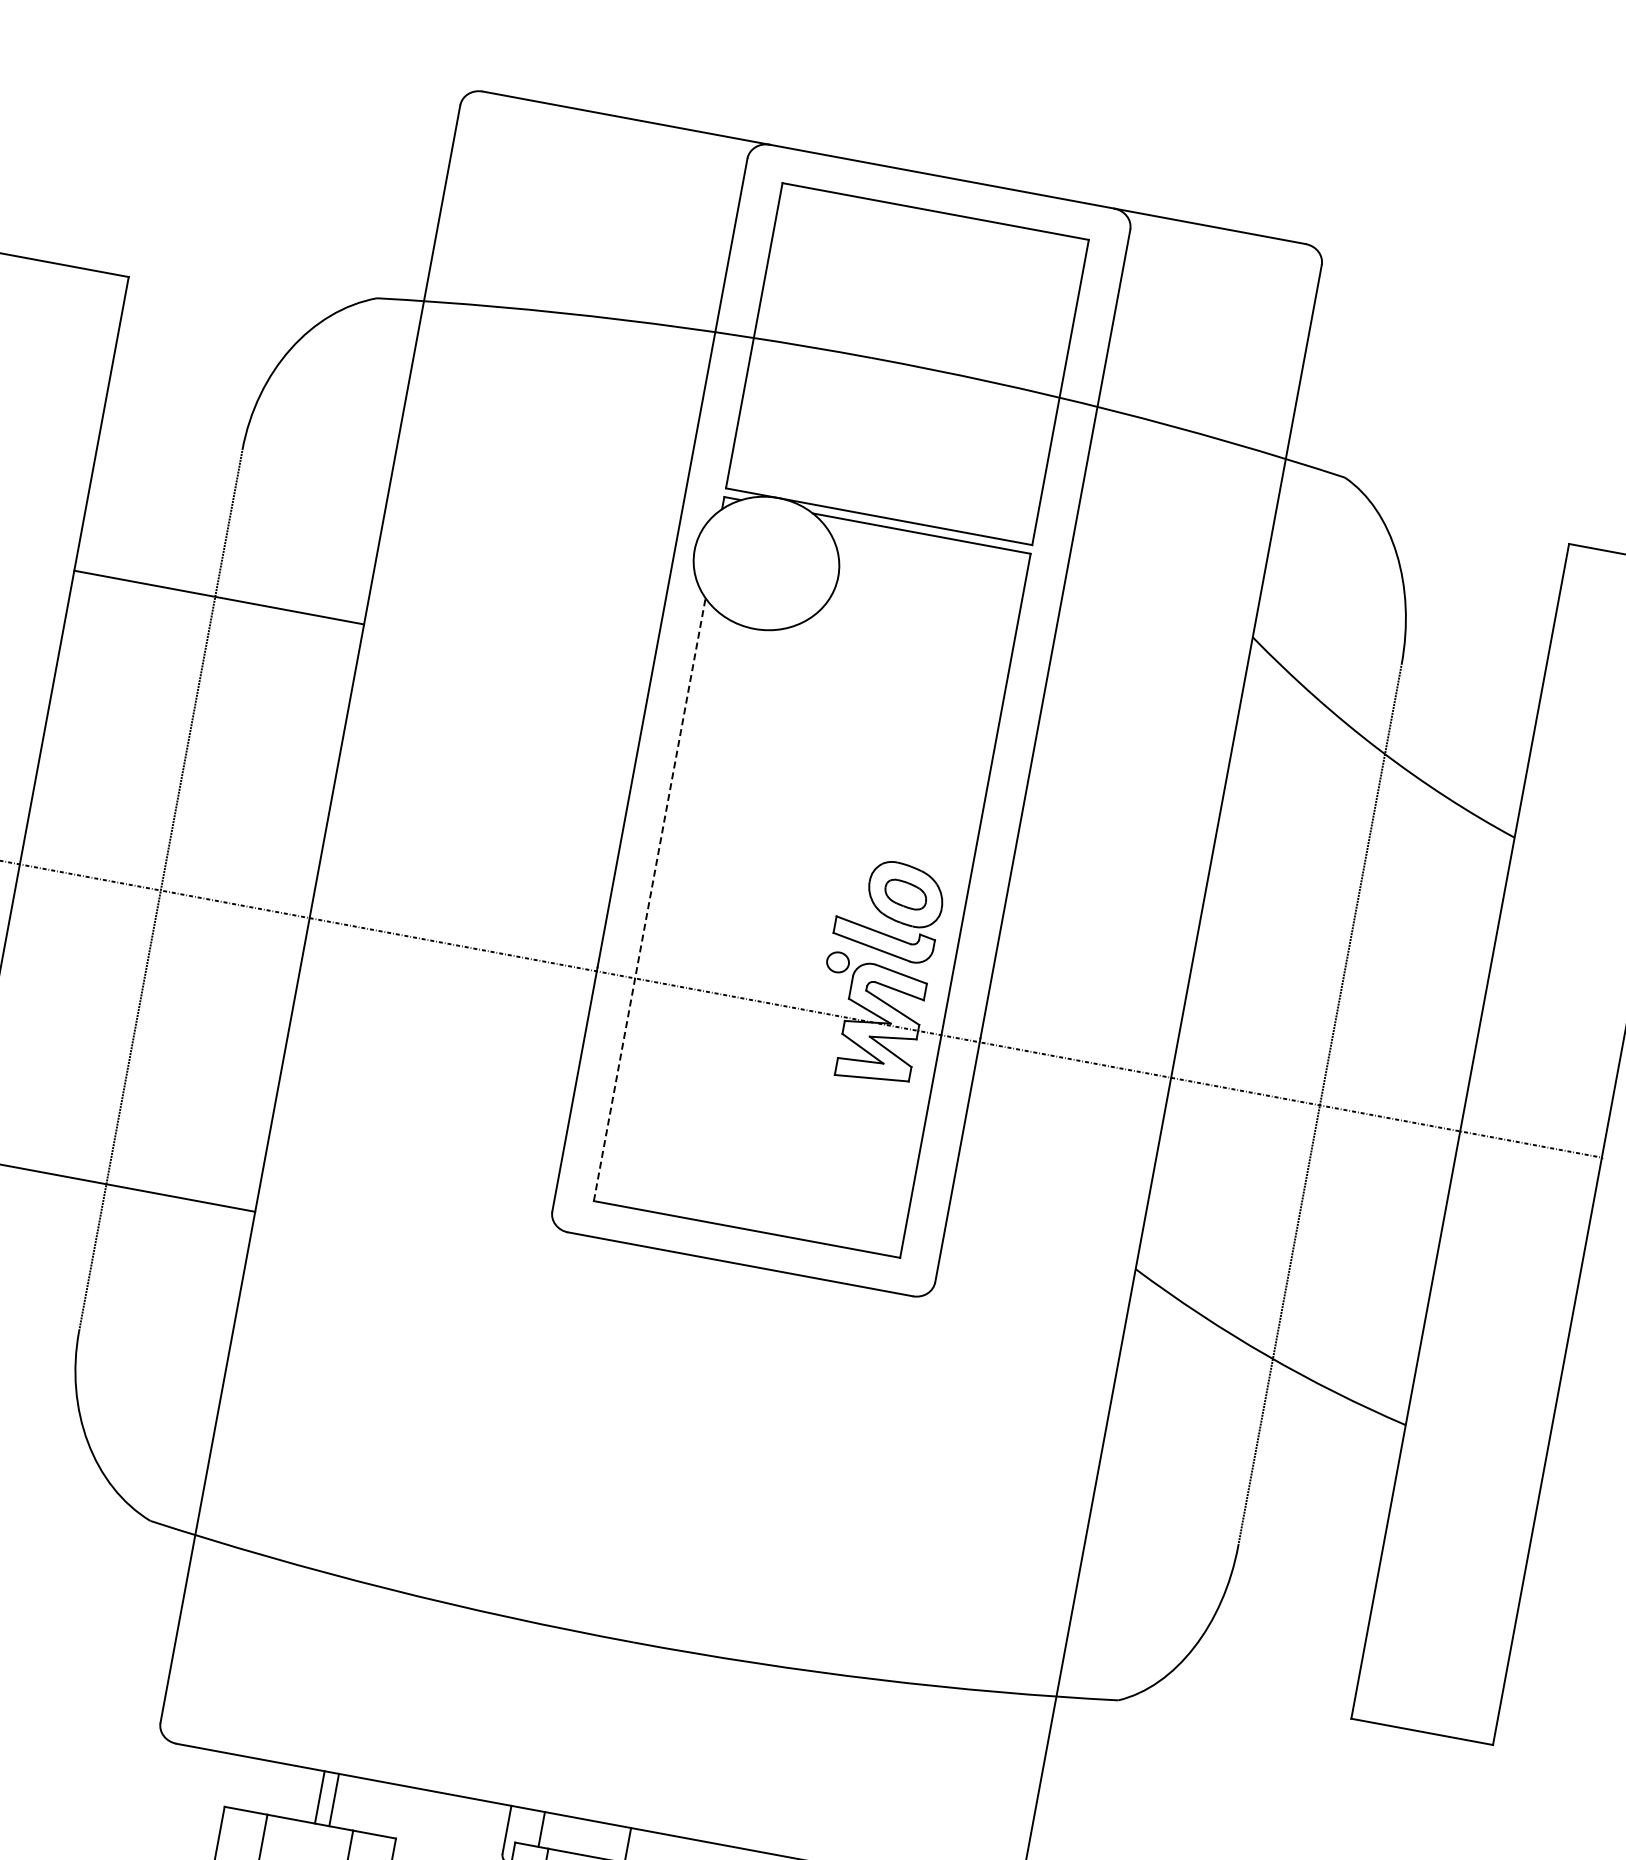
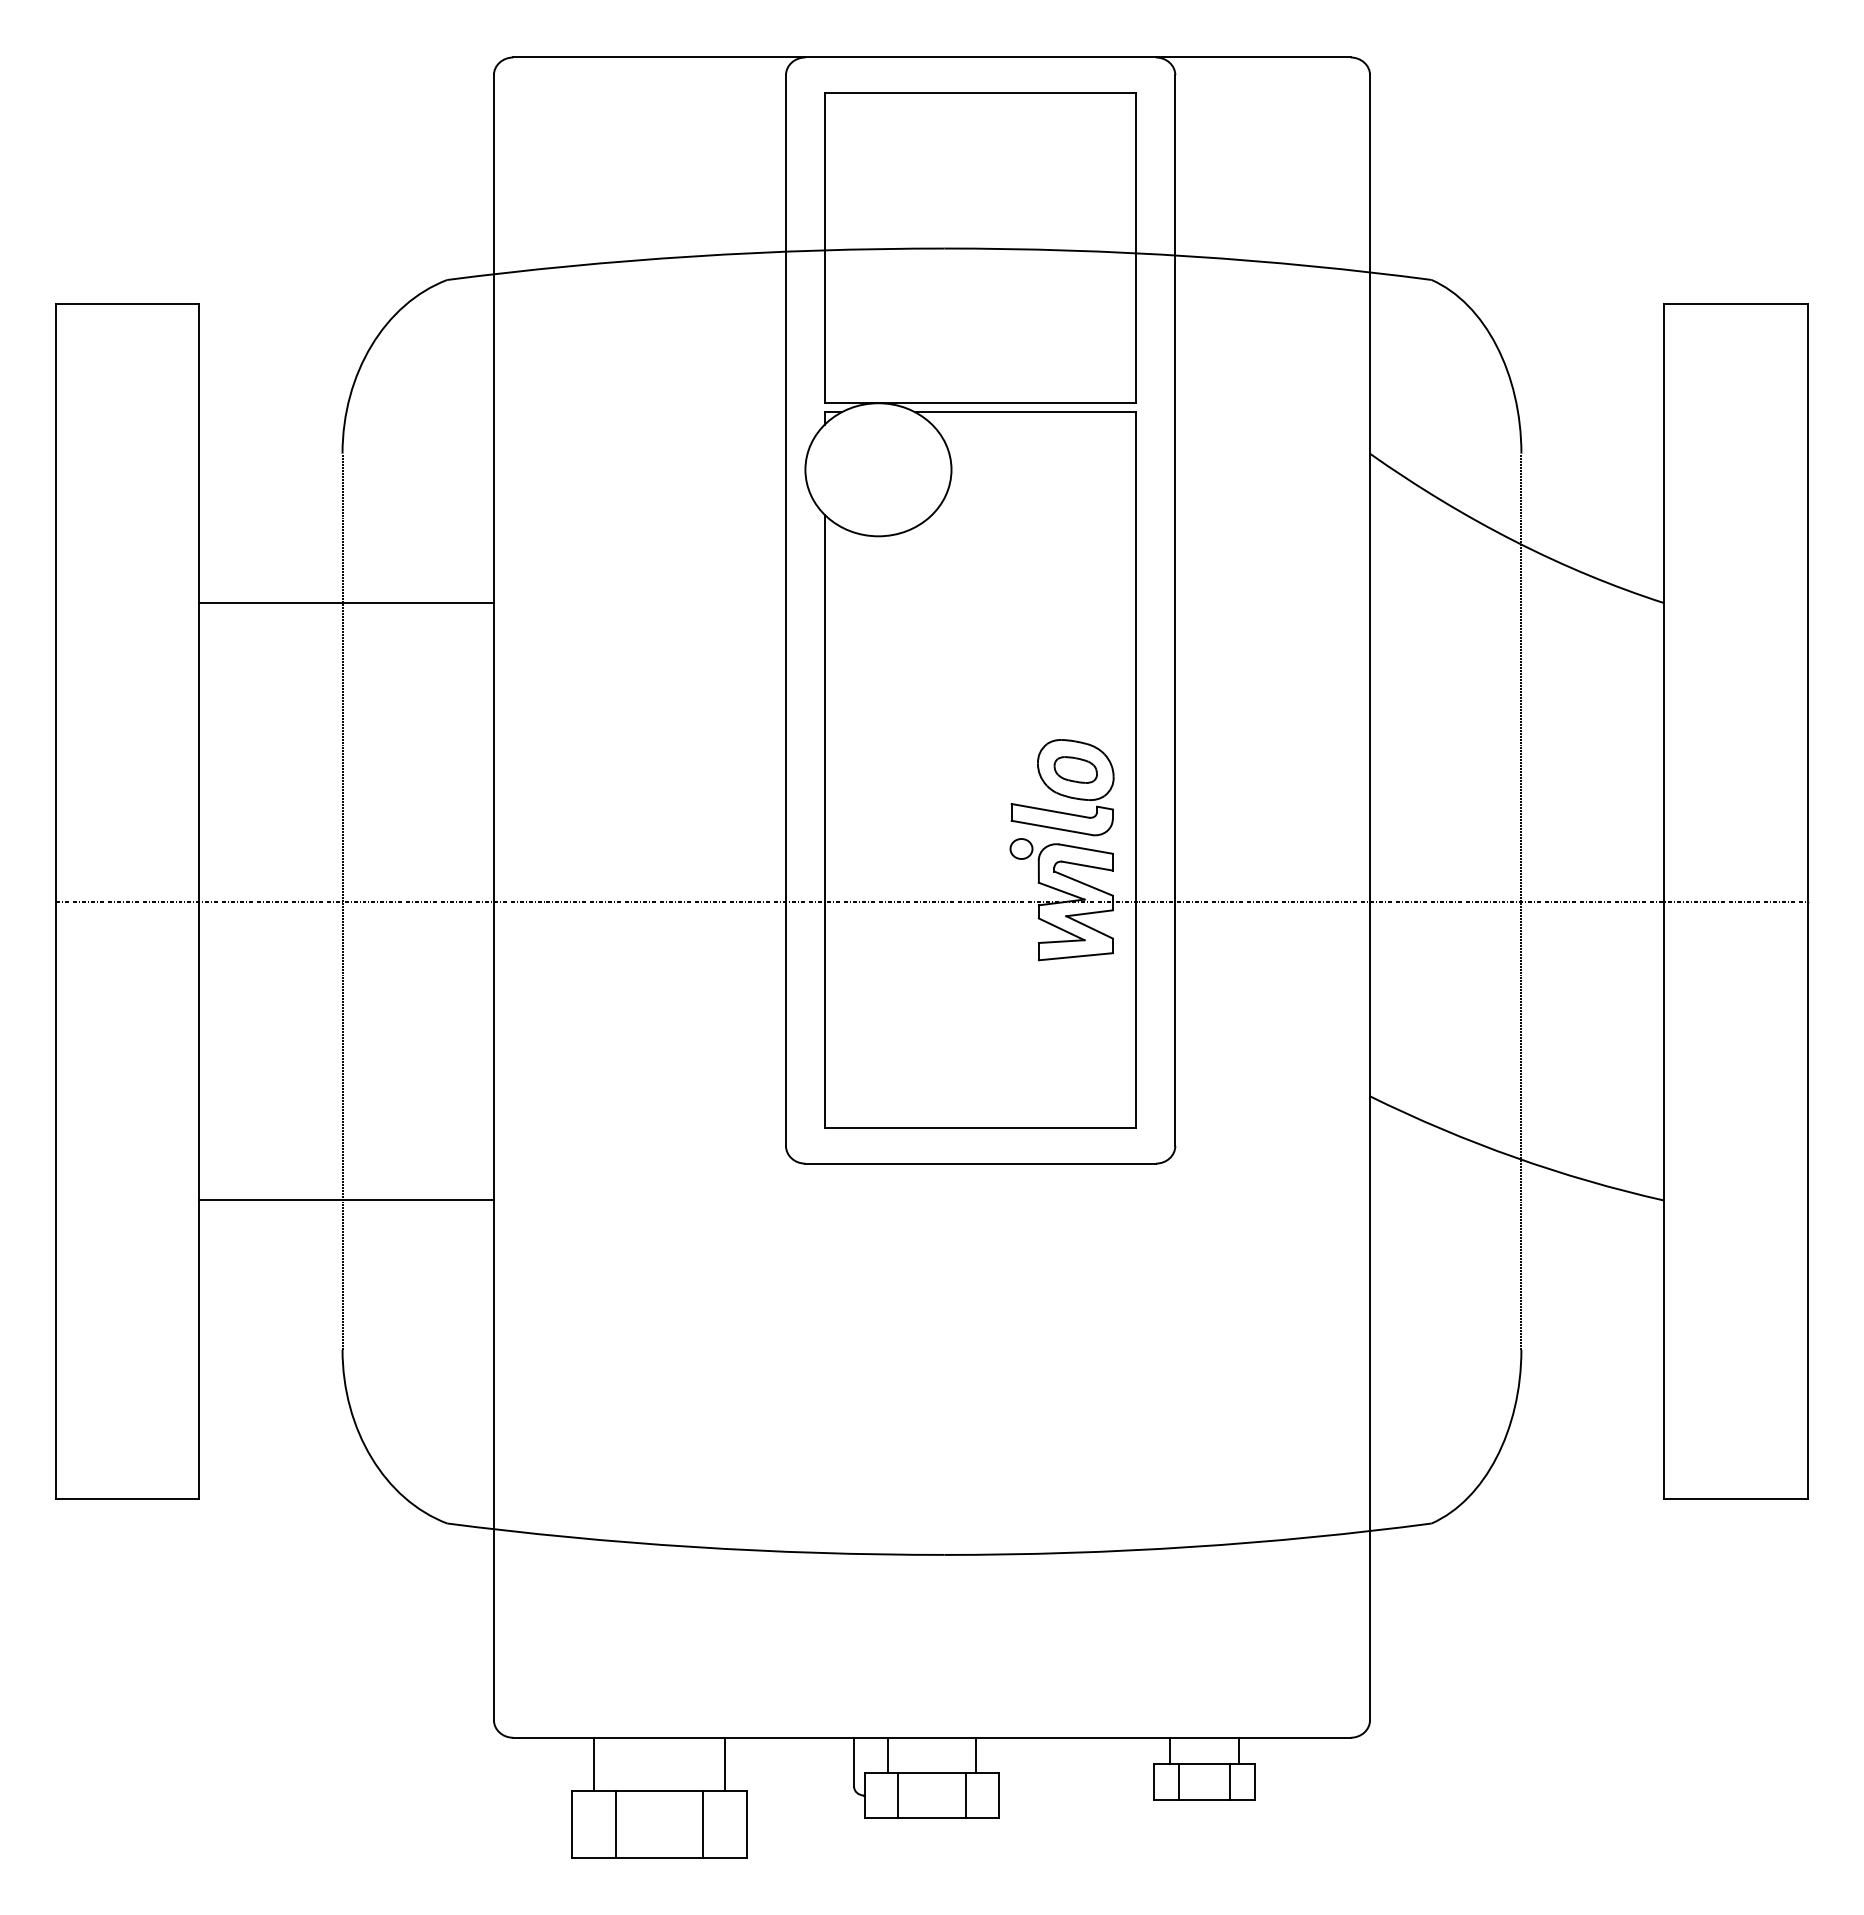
line: (649, 899) -> (824, 821), dashed -> solid
line: (320, 1797) -> (725, 1764), moved
line: (333, 1800) -> (593, 1764), moved

